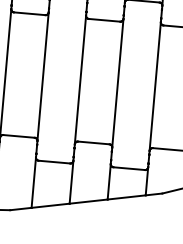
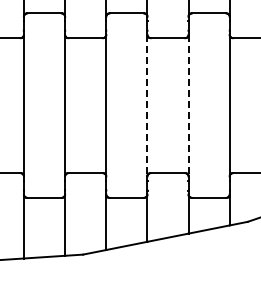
line: (80, 79) -> (147, 105), solid -> dashed
line: (117, 83) -> (188, 105), solid -> dashed

